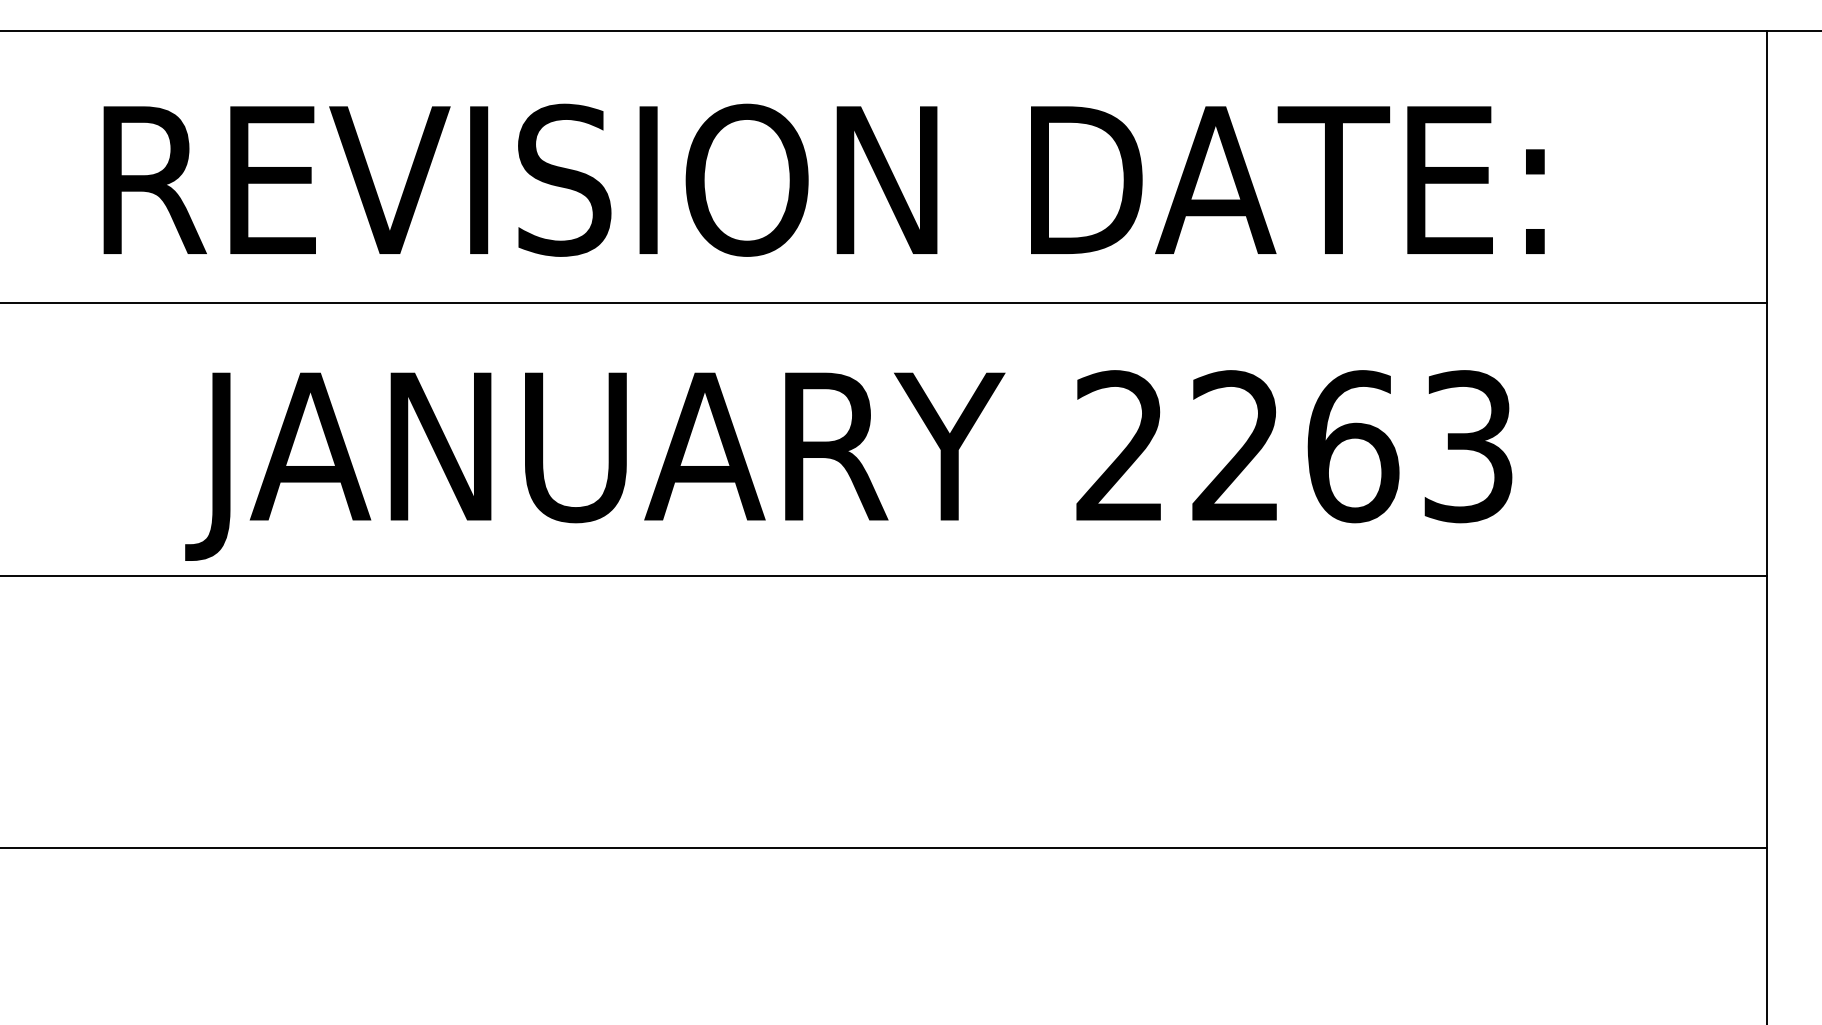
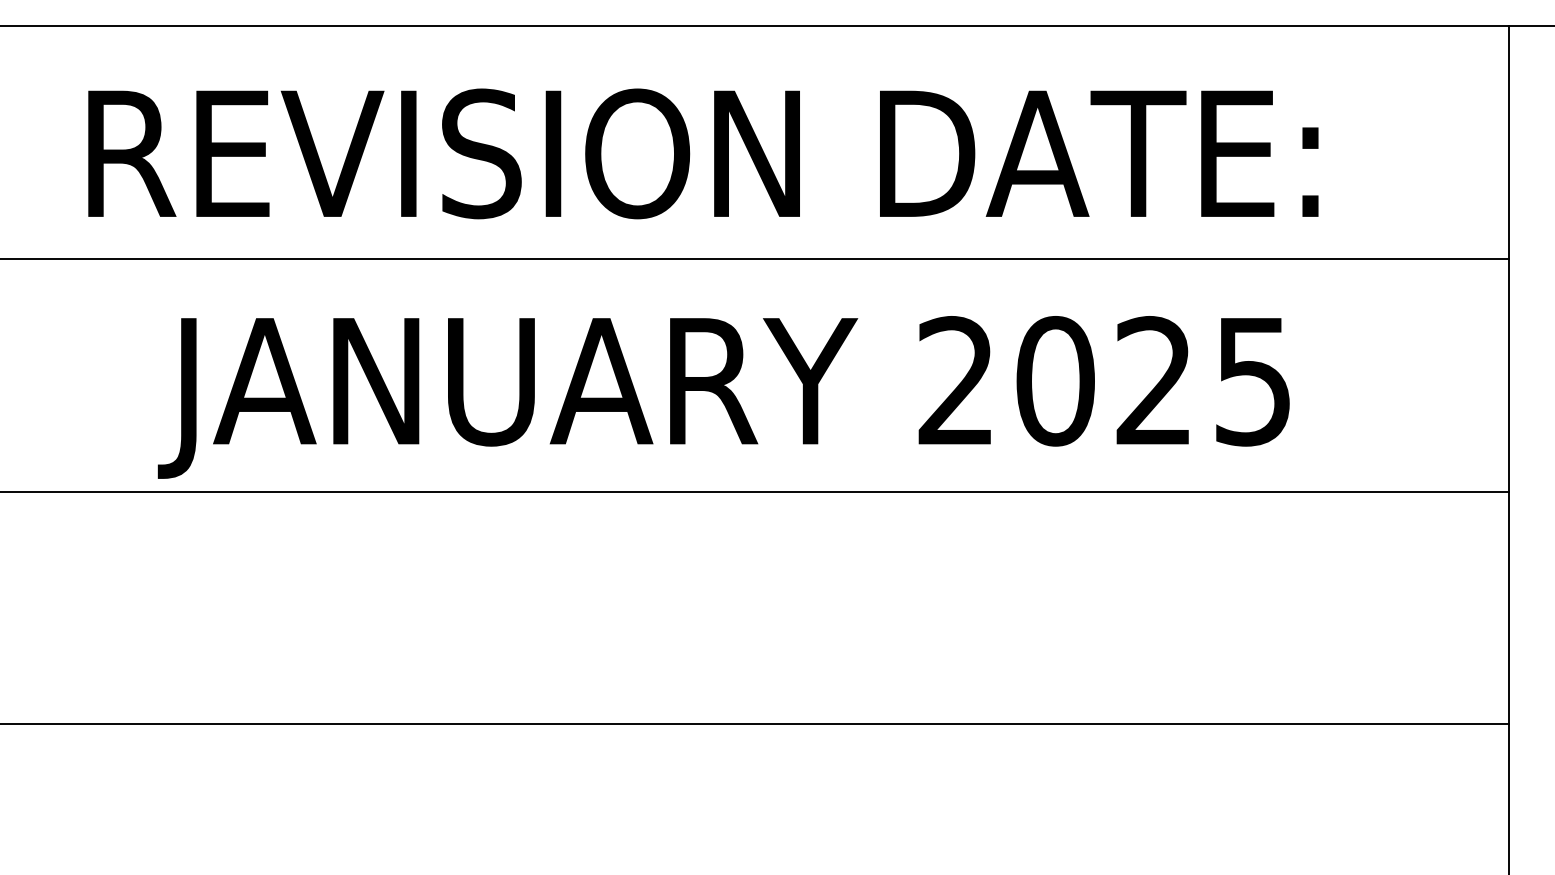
text: (1351, 446) -> (1153, 381), 2263 -> 2025

